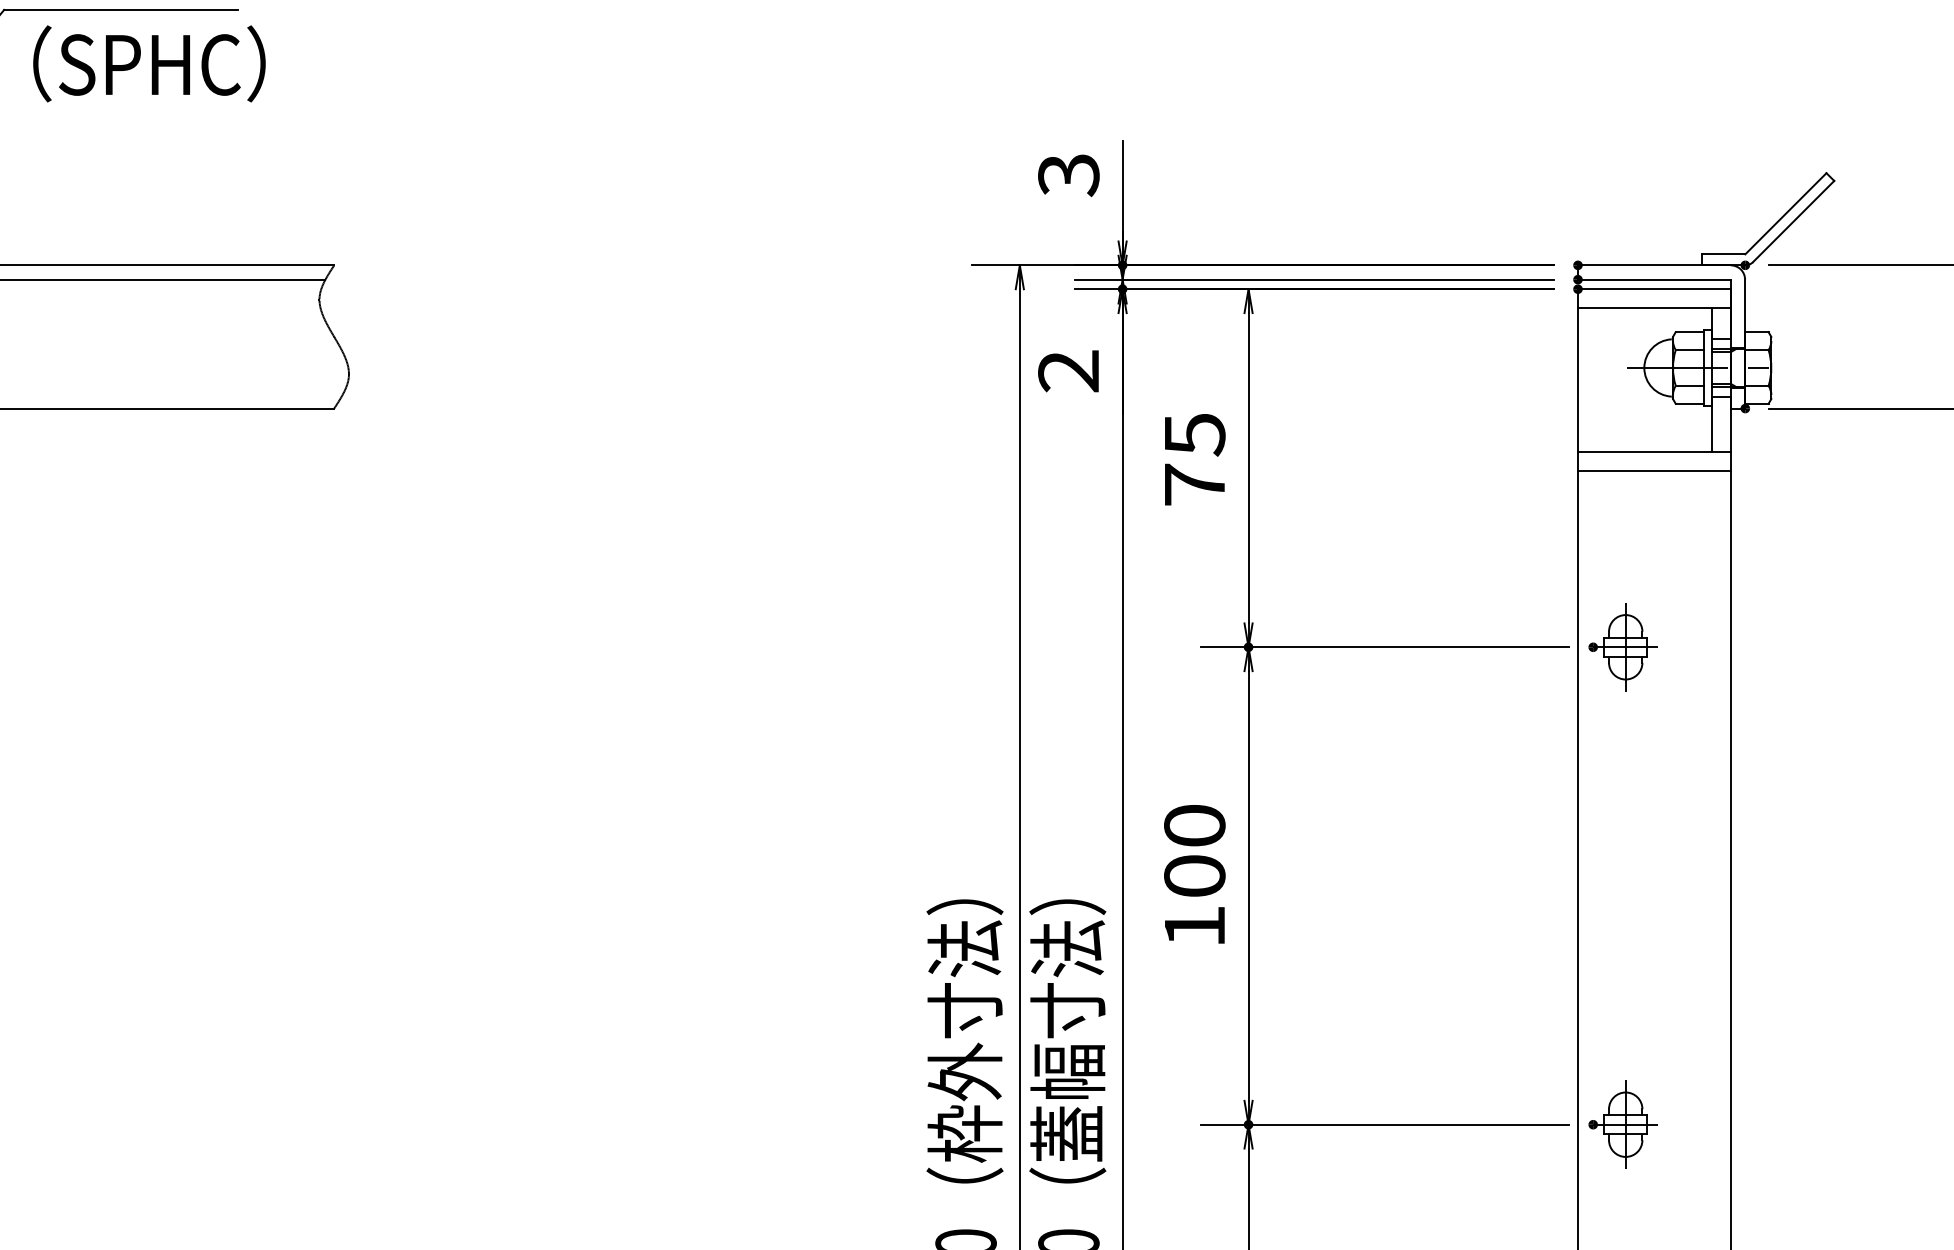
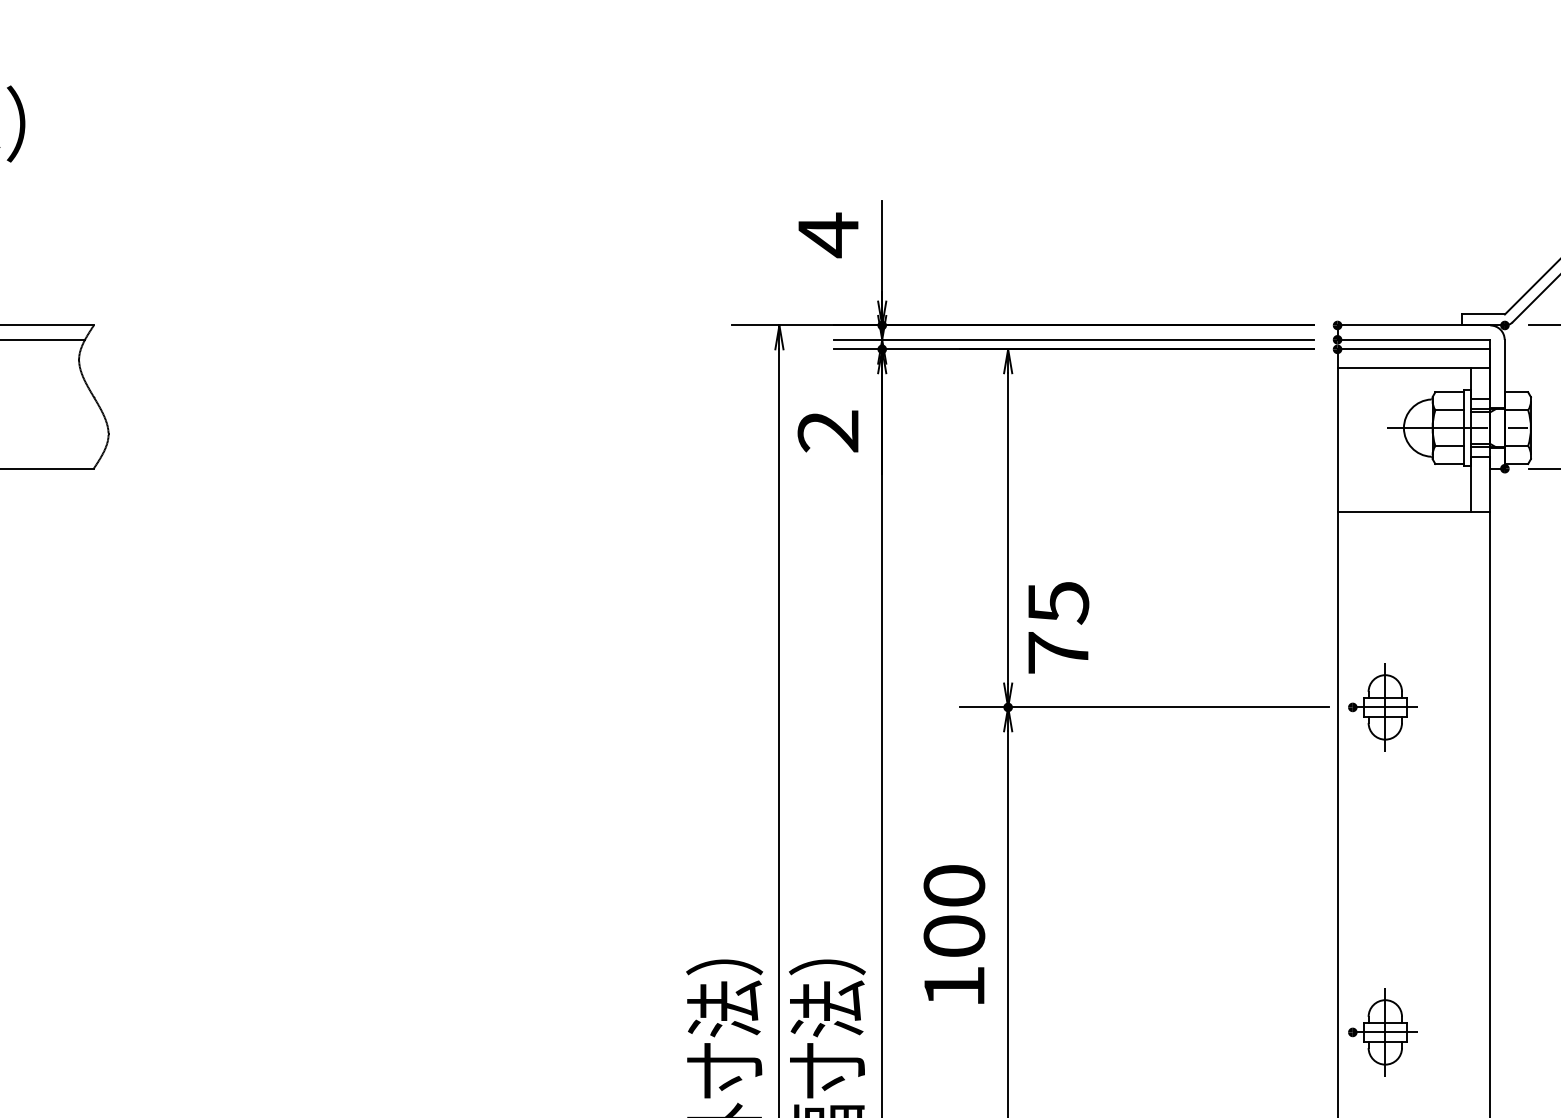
text: (1068, 175) -> (828, 235), 3 -> 4
text: (1195, 459) -> (1059, 627), moved
line: (1653, 470) -> (1413, 530), removed
part: (1622, 972) -> (1382, 1032), added

